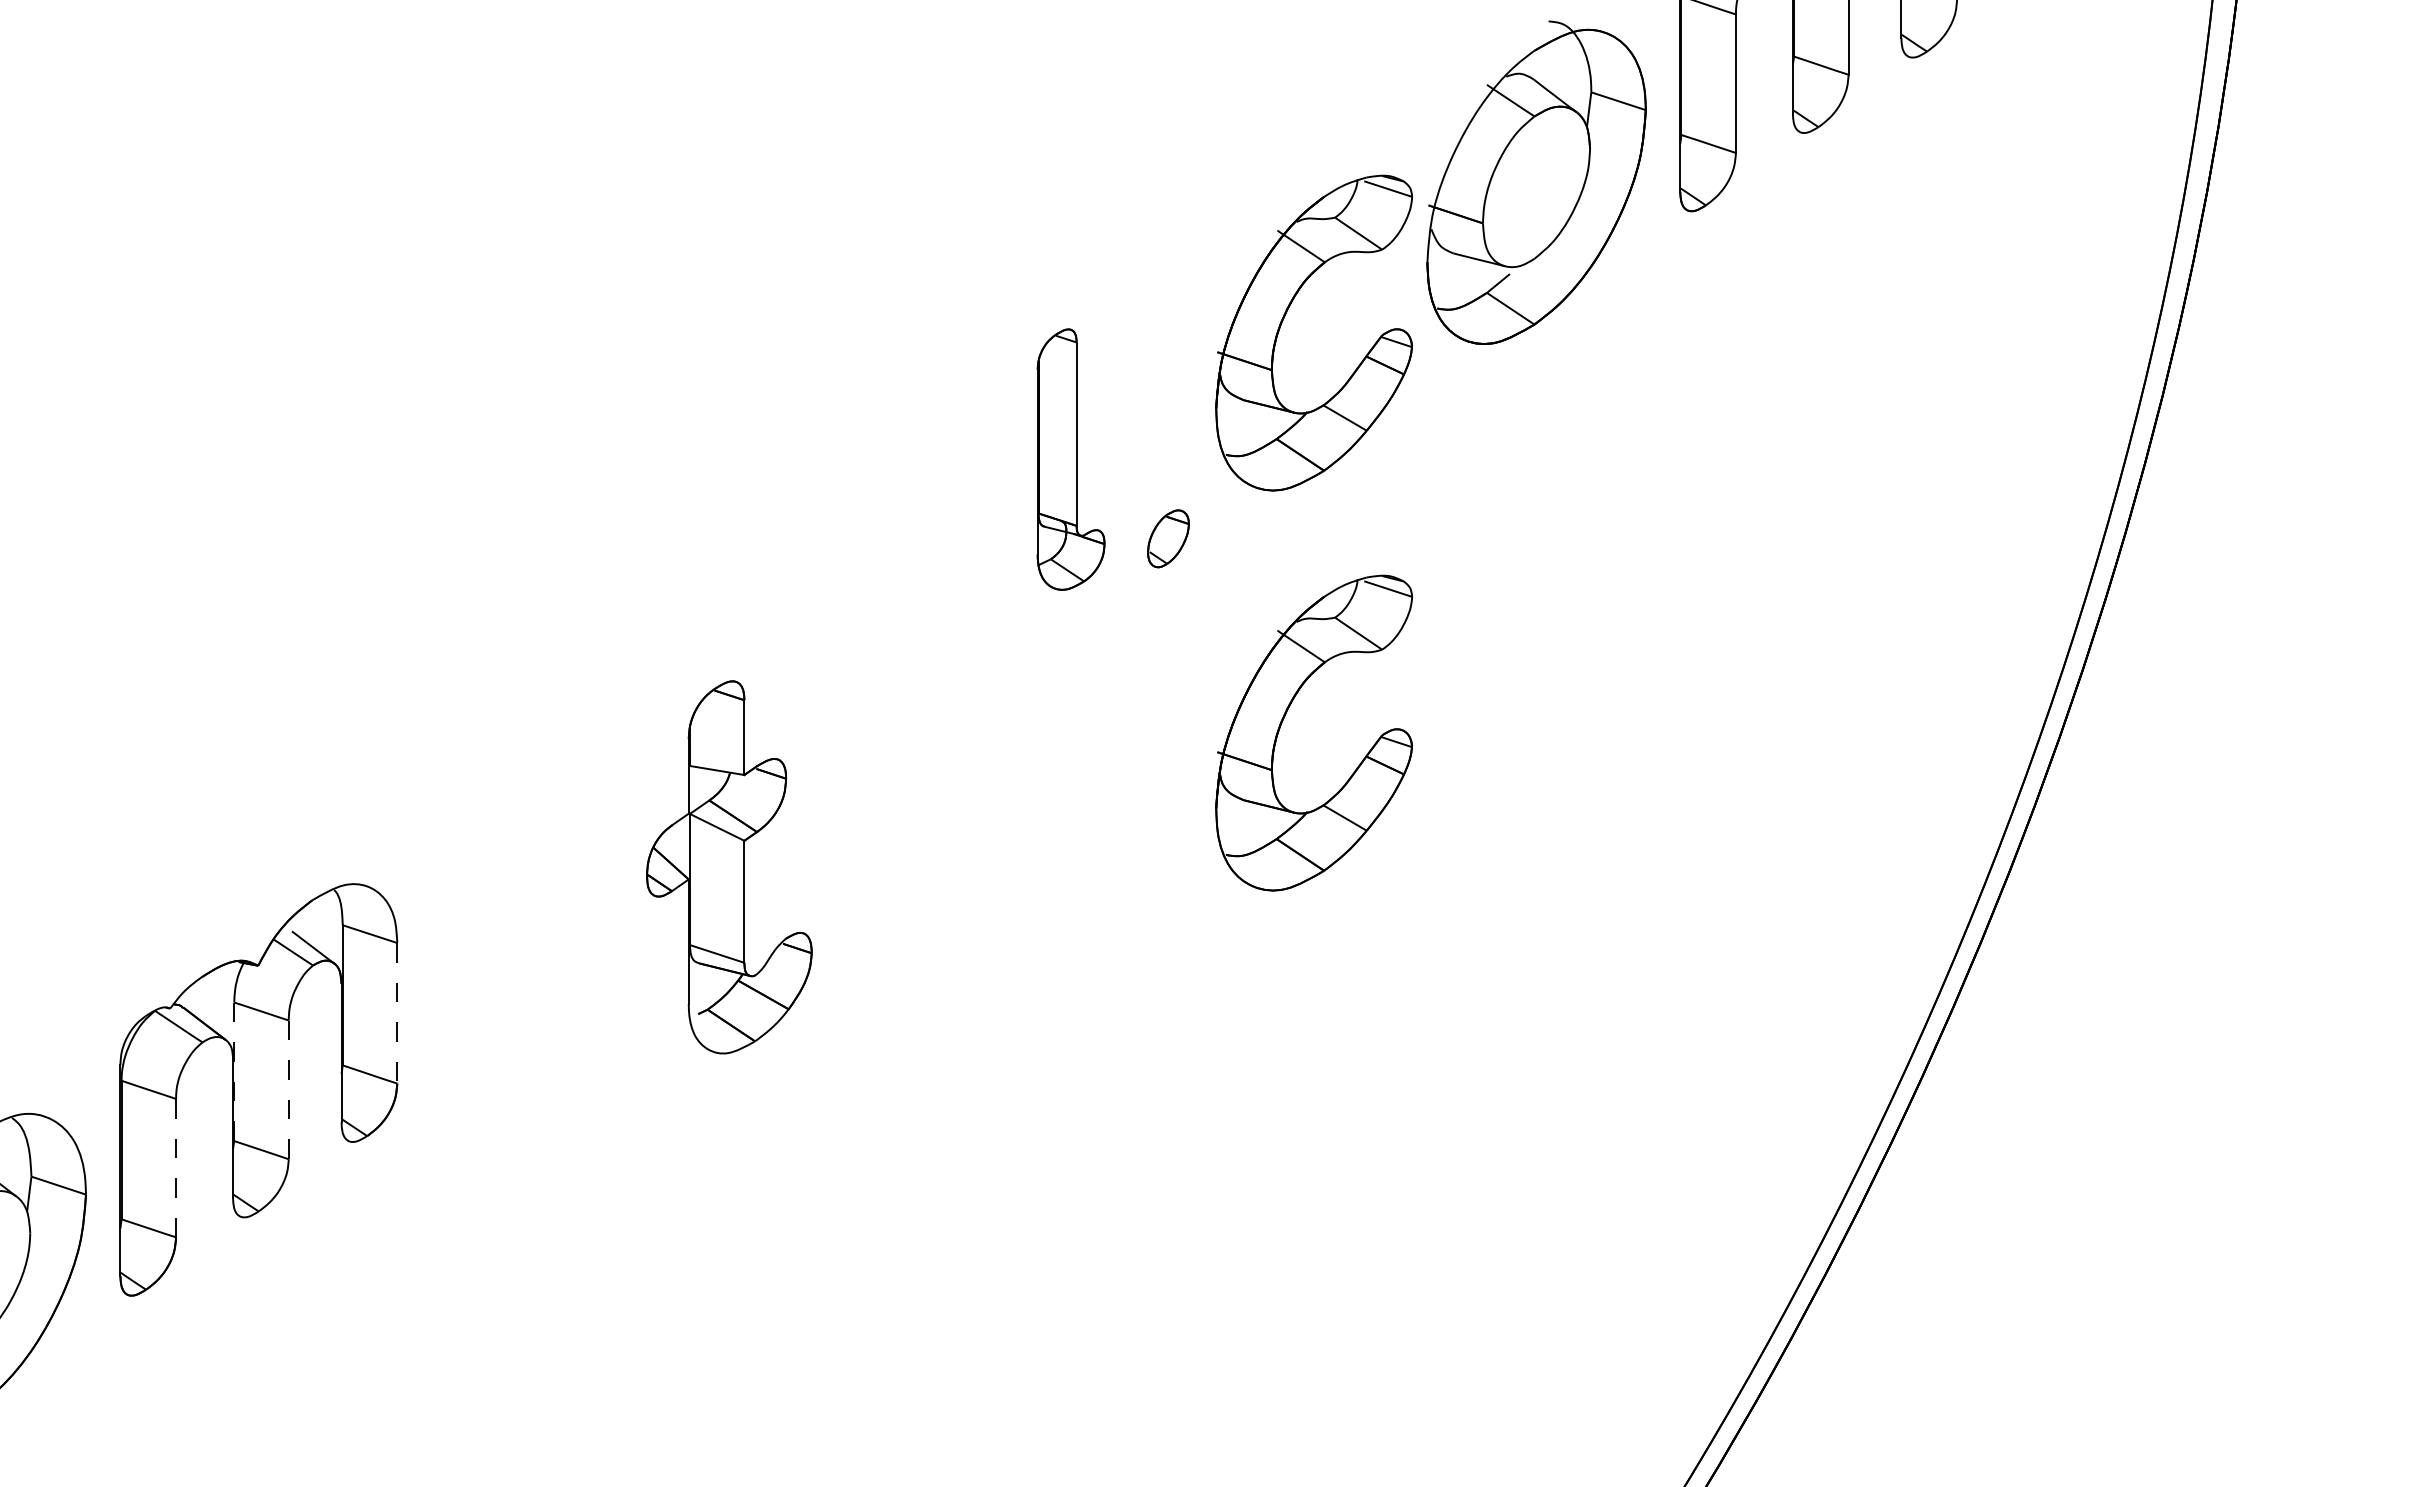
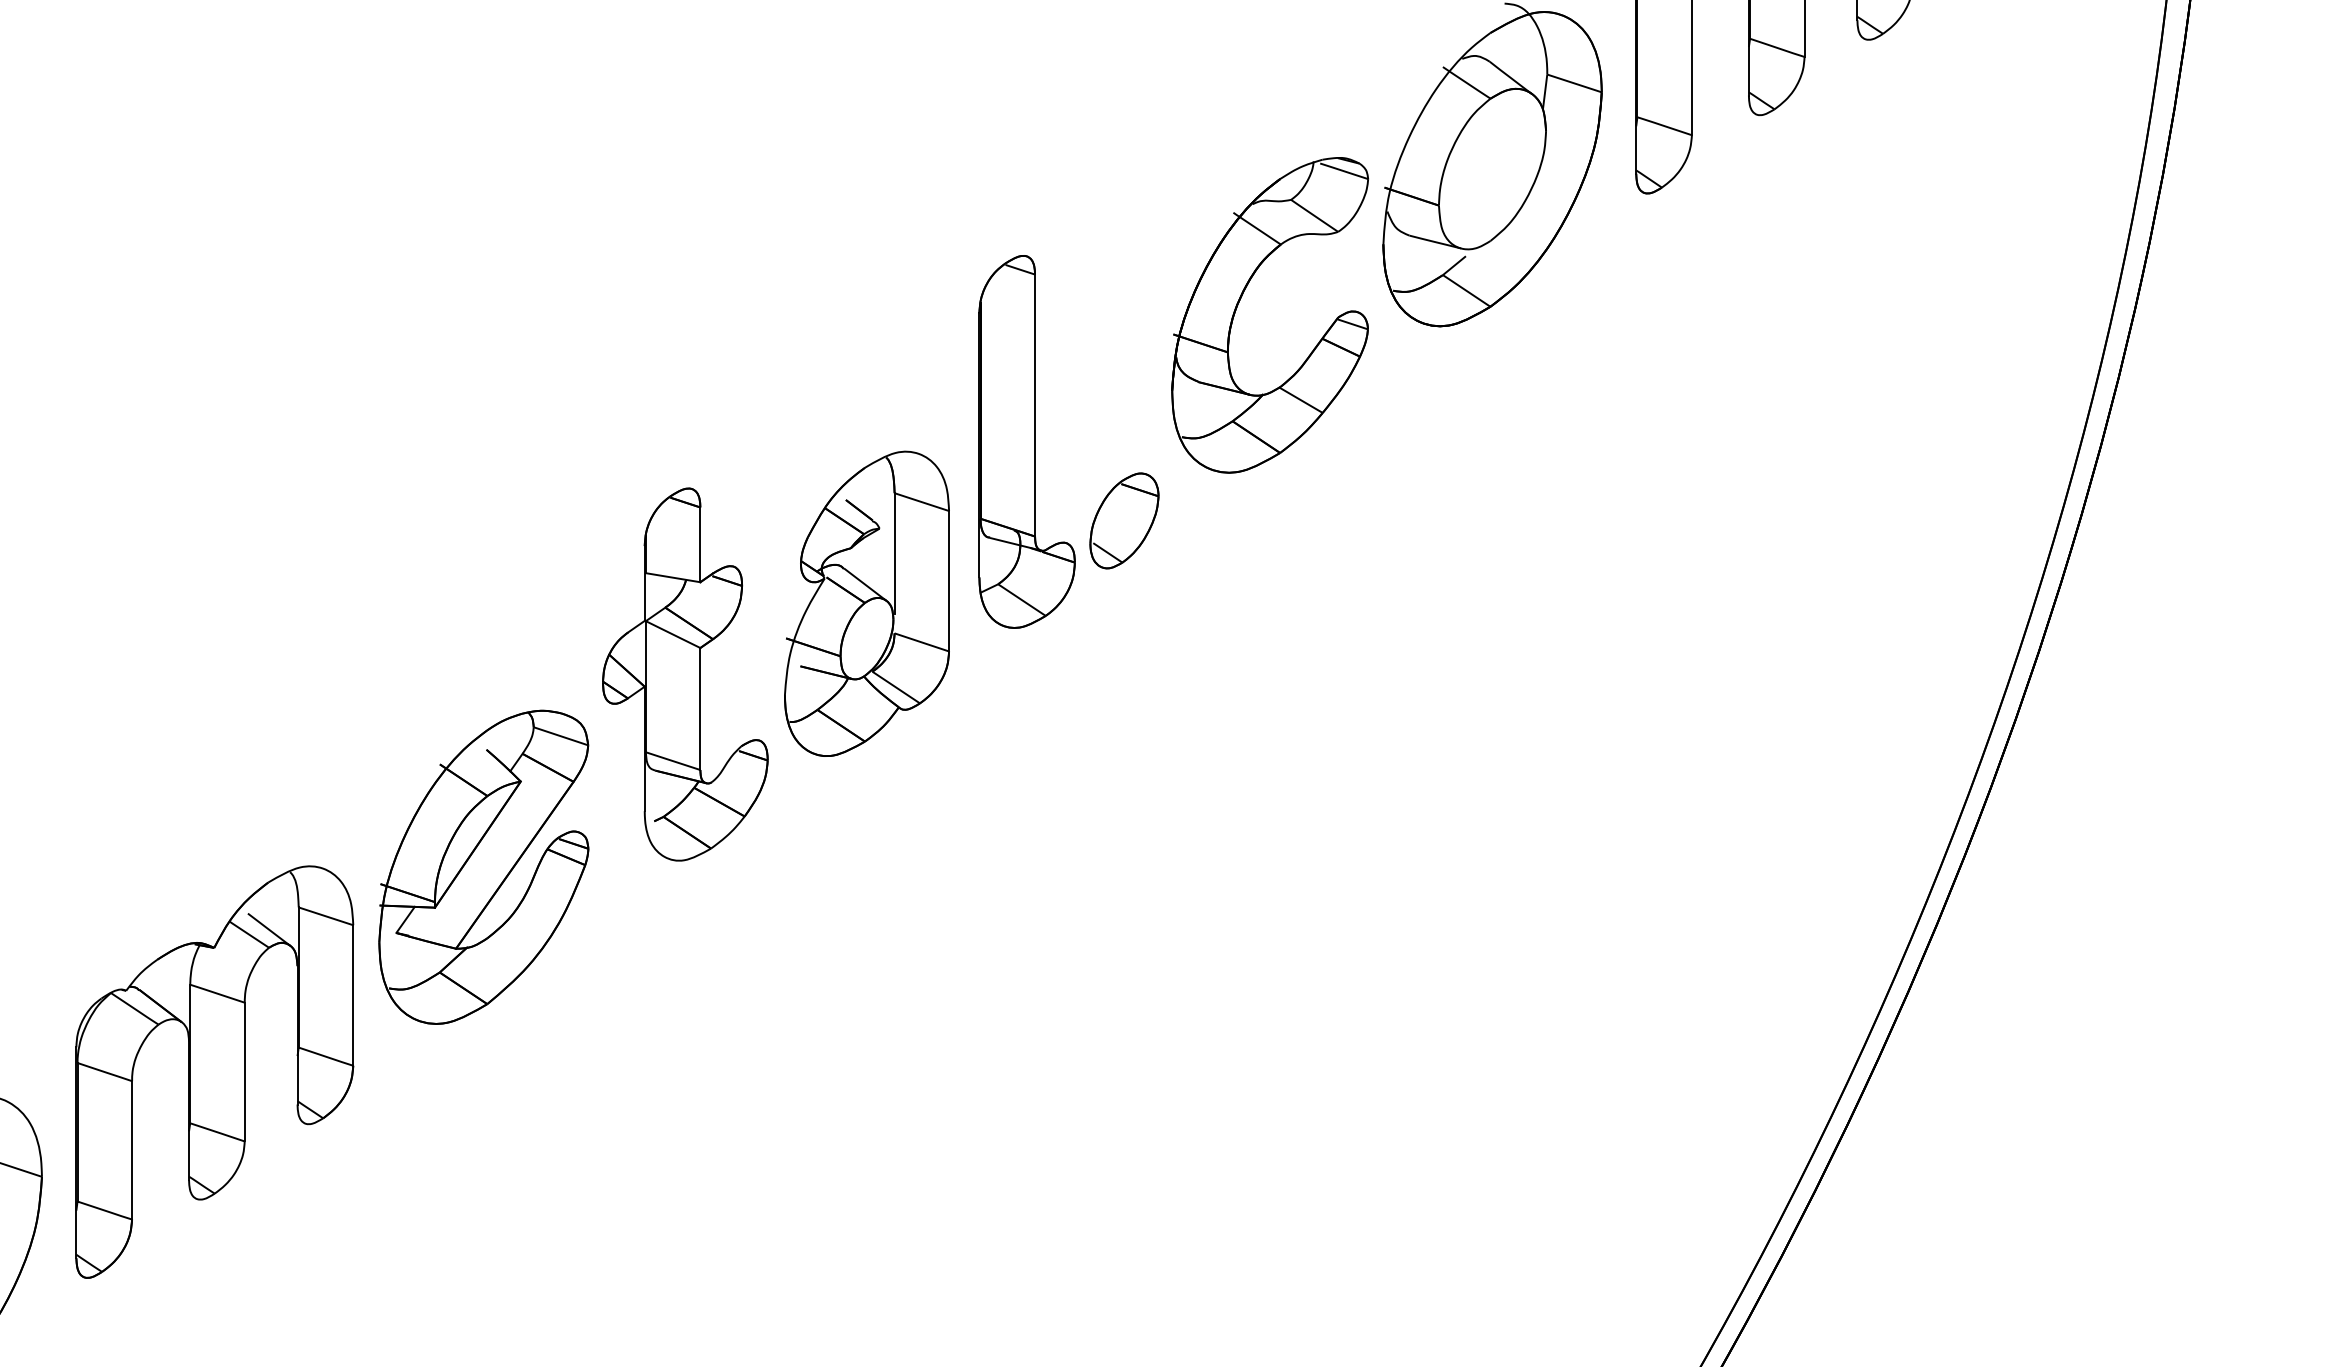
part: (1070, 459) -> (1026, 441), size x1.43
part: (1168, 538) -> (1124, 520), size x1.67
part: (910, 621) -> (866, 603), added
part: (1284, 718) -> (1240, 700), removed
part: (729, 867) -> (685, 674), moved
part: (527, 884) -> (483, 866), added
line: (397, 1013) -> (353, 995), dashed -> solid
line: (234, 1072) -> (190, 1054), dashed -> solid
line: (288, 1090) -> (244, 1072), dashed -> solid
line: (176, 1168) -> (132, 1150), dashed -> solid

